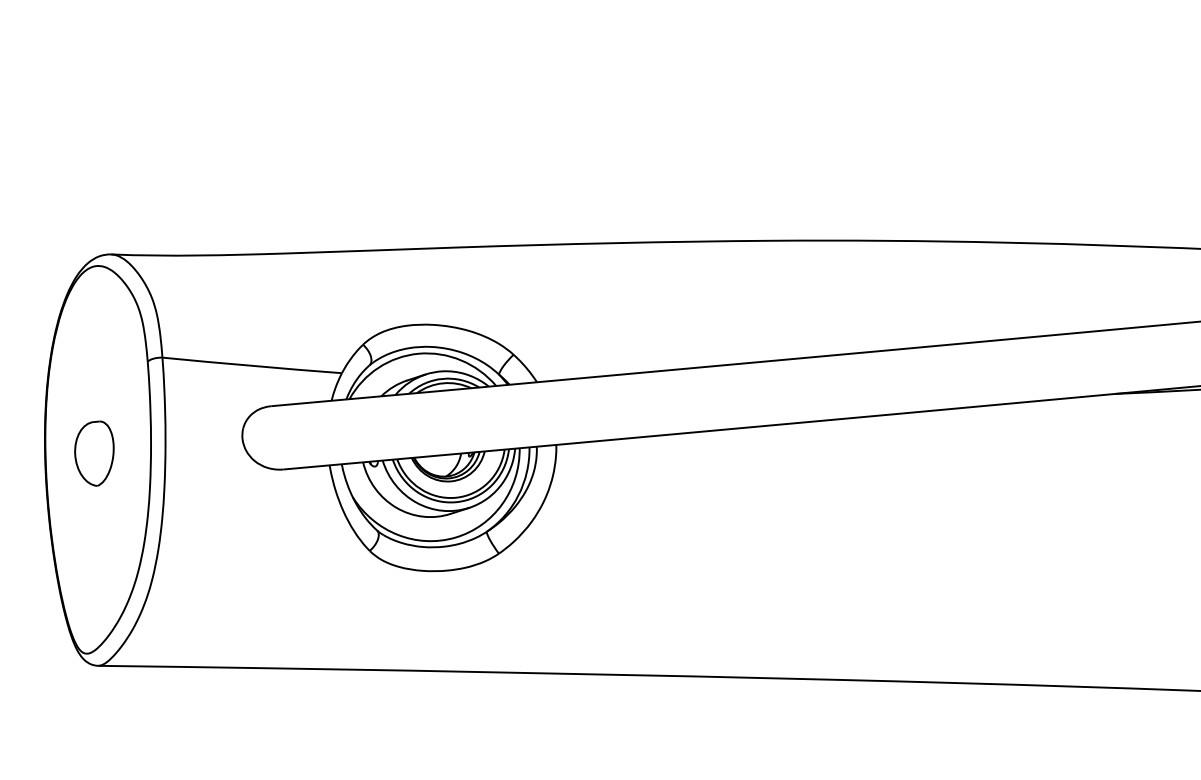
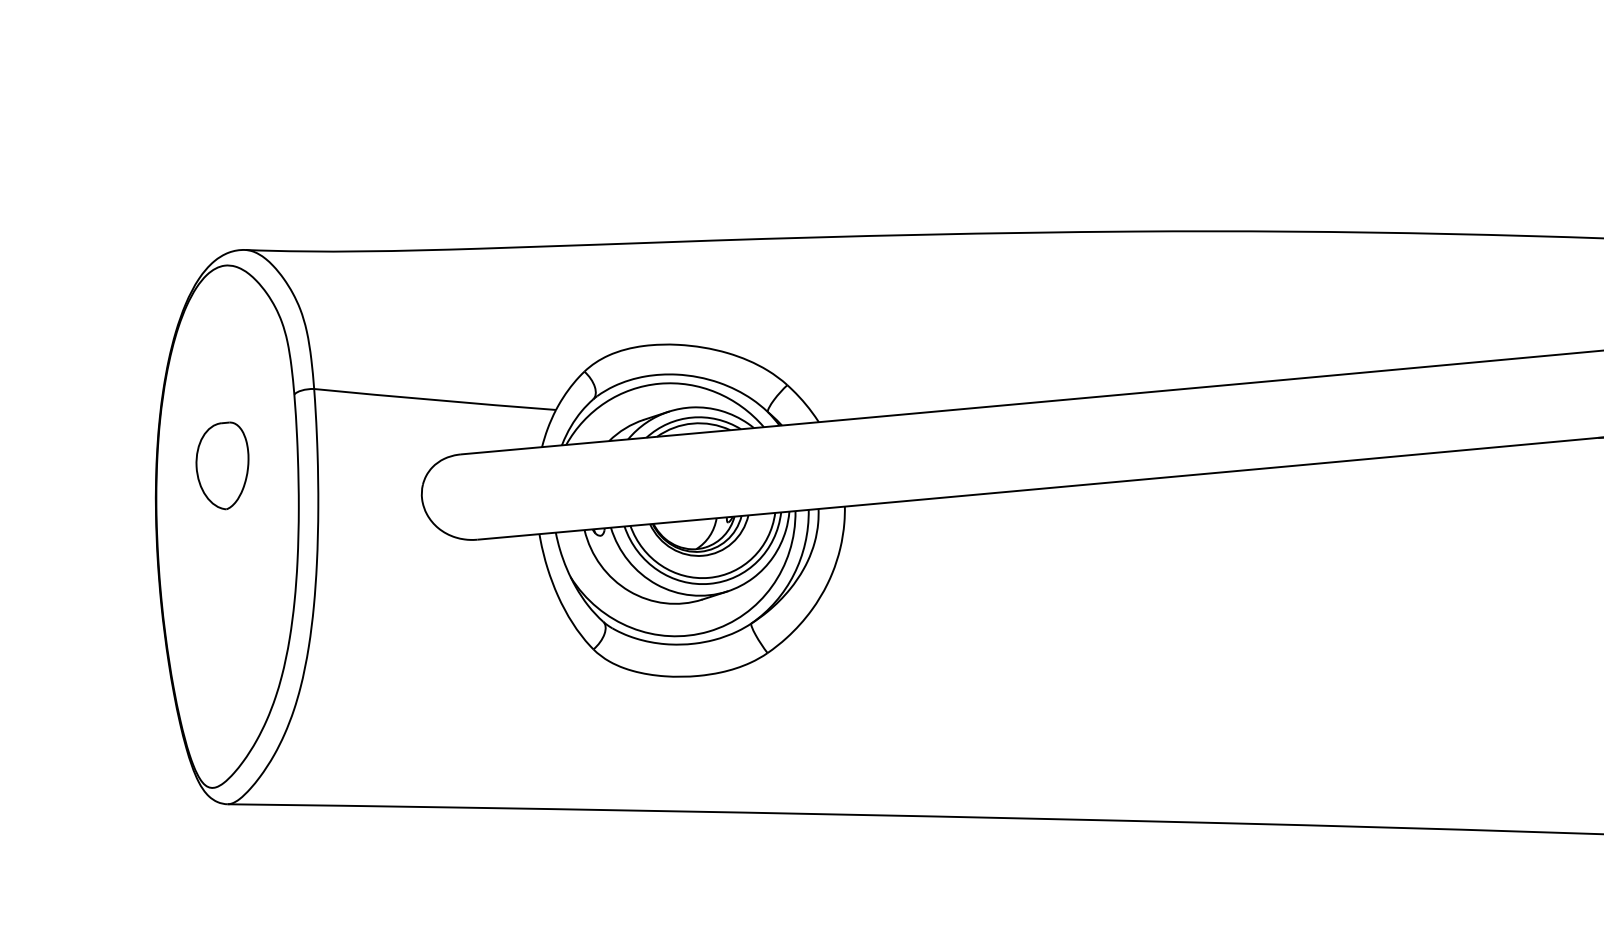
part: (94, 453) -> (222, 465), moved

